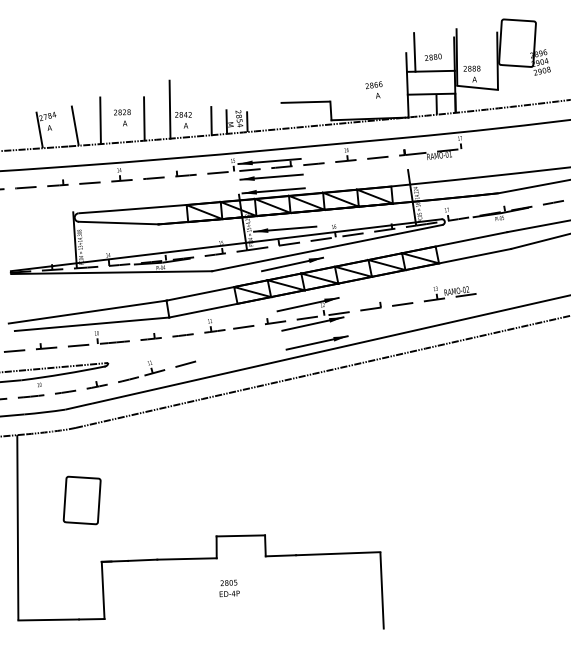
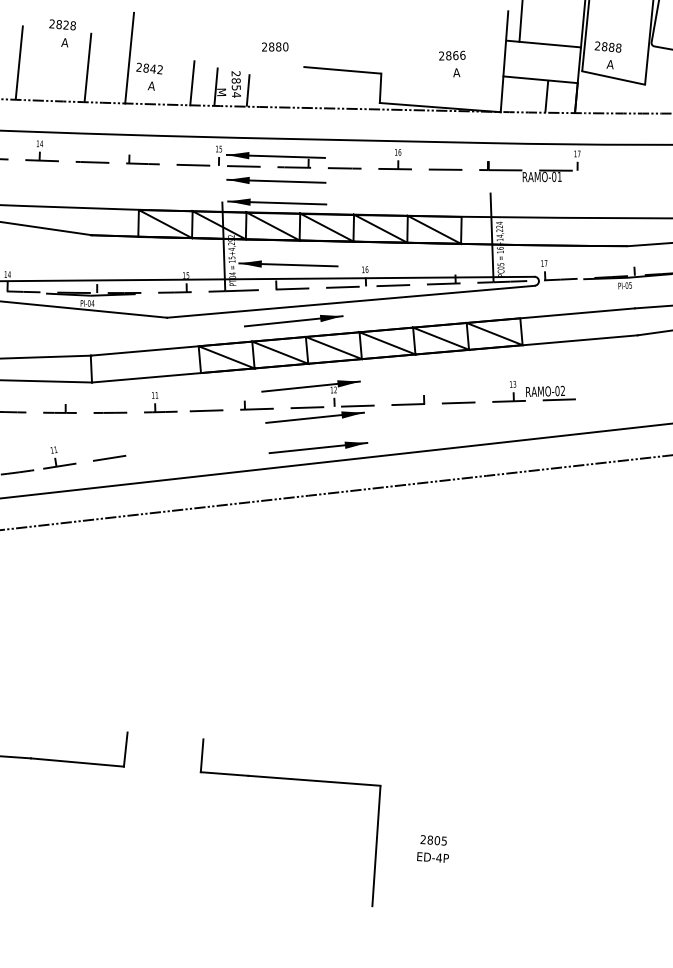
text: (433, 56) -> (275, 45), moved
text: (122, 117) -> (62, 32), moved
line: (240, 535) -> (165, 735), removed
text: (229, 588) -> (433, 849), moved

